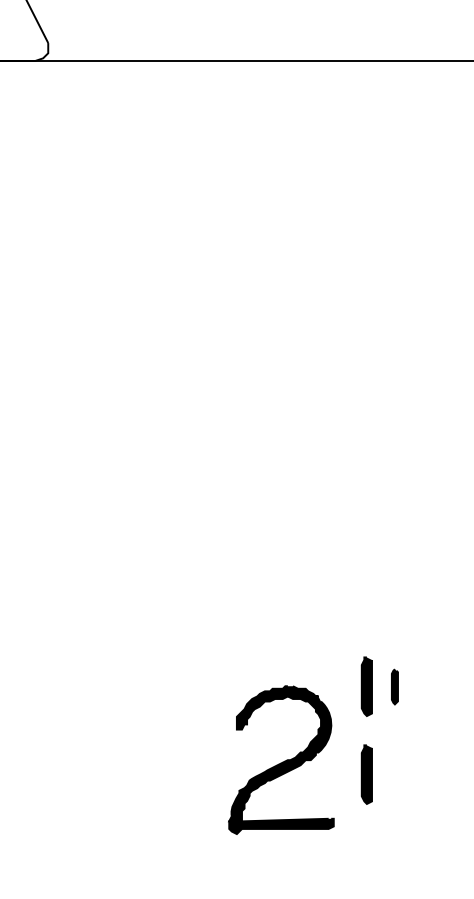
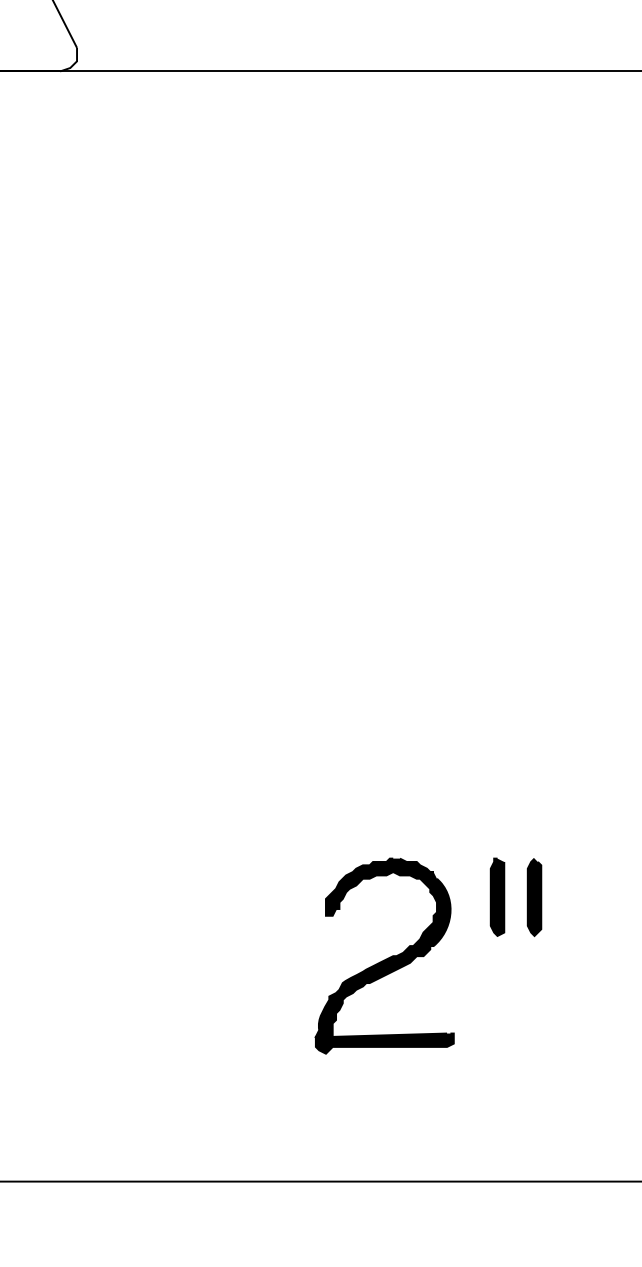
part: (394, 686) -> (534, 897), size x1.67
part: (281, 759) -> (384, 955), moved
part: (366, 774) -> (497, 1012), removed

